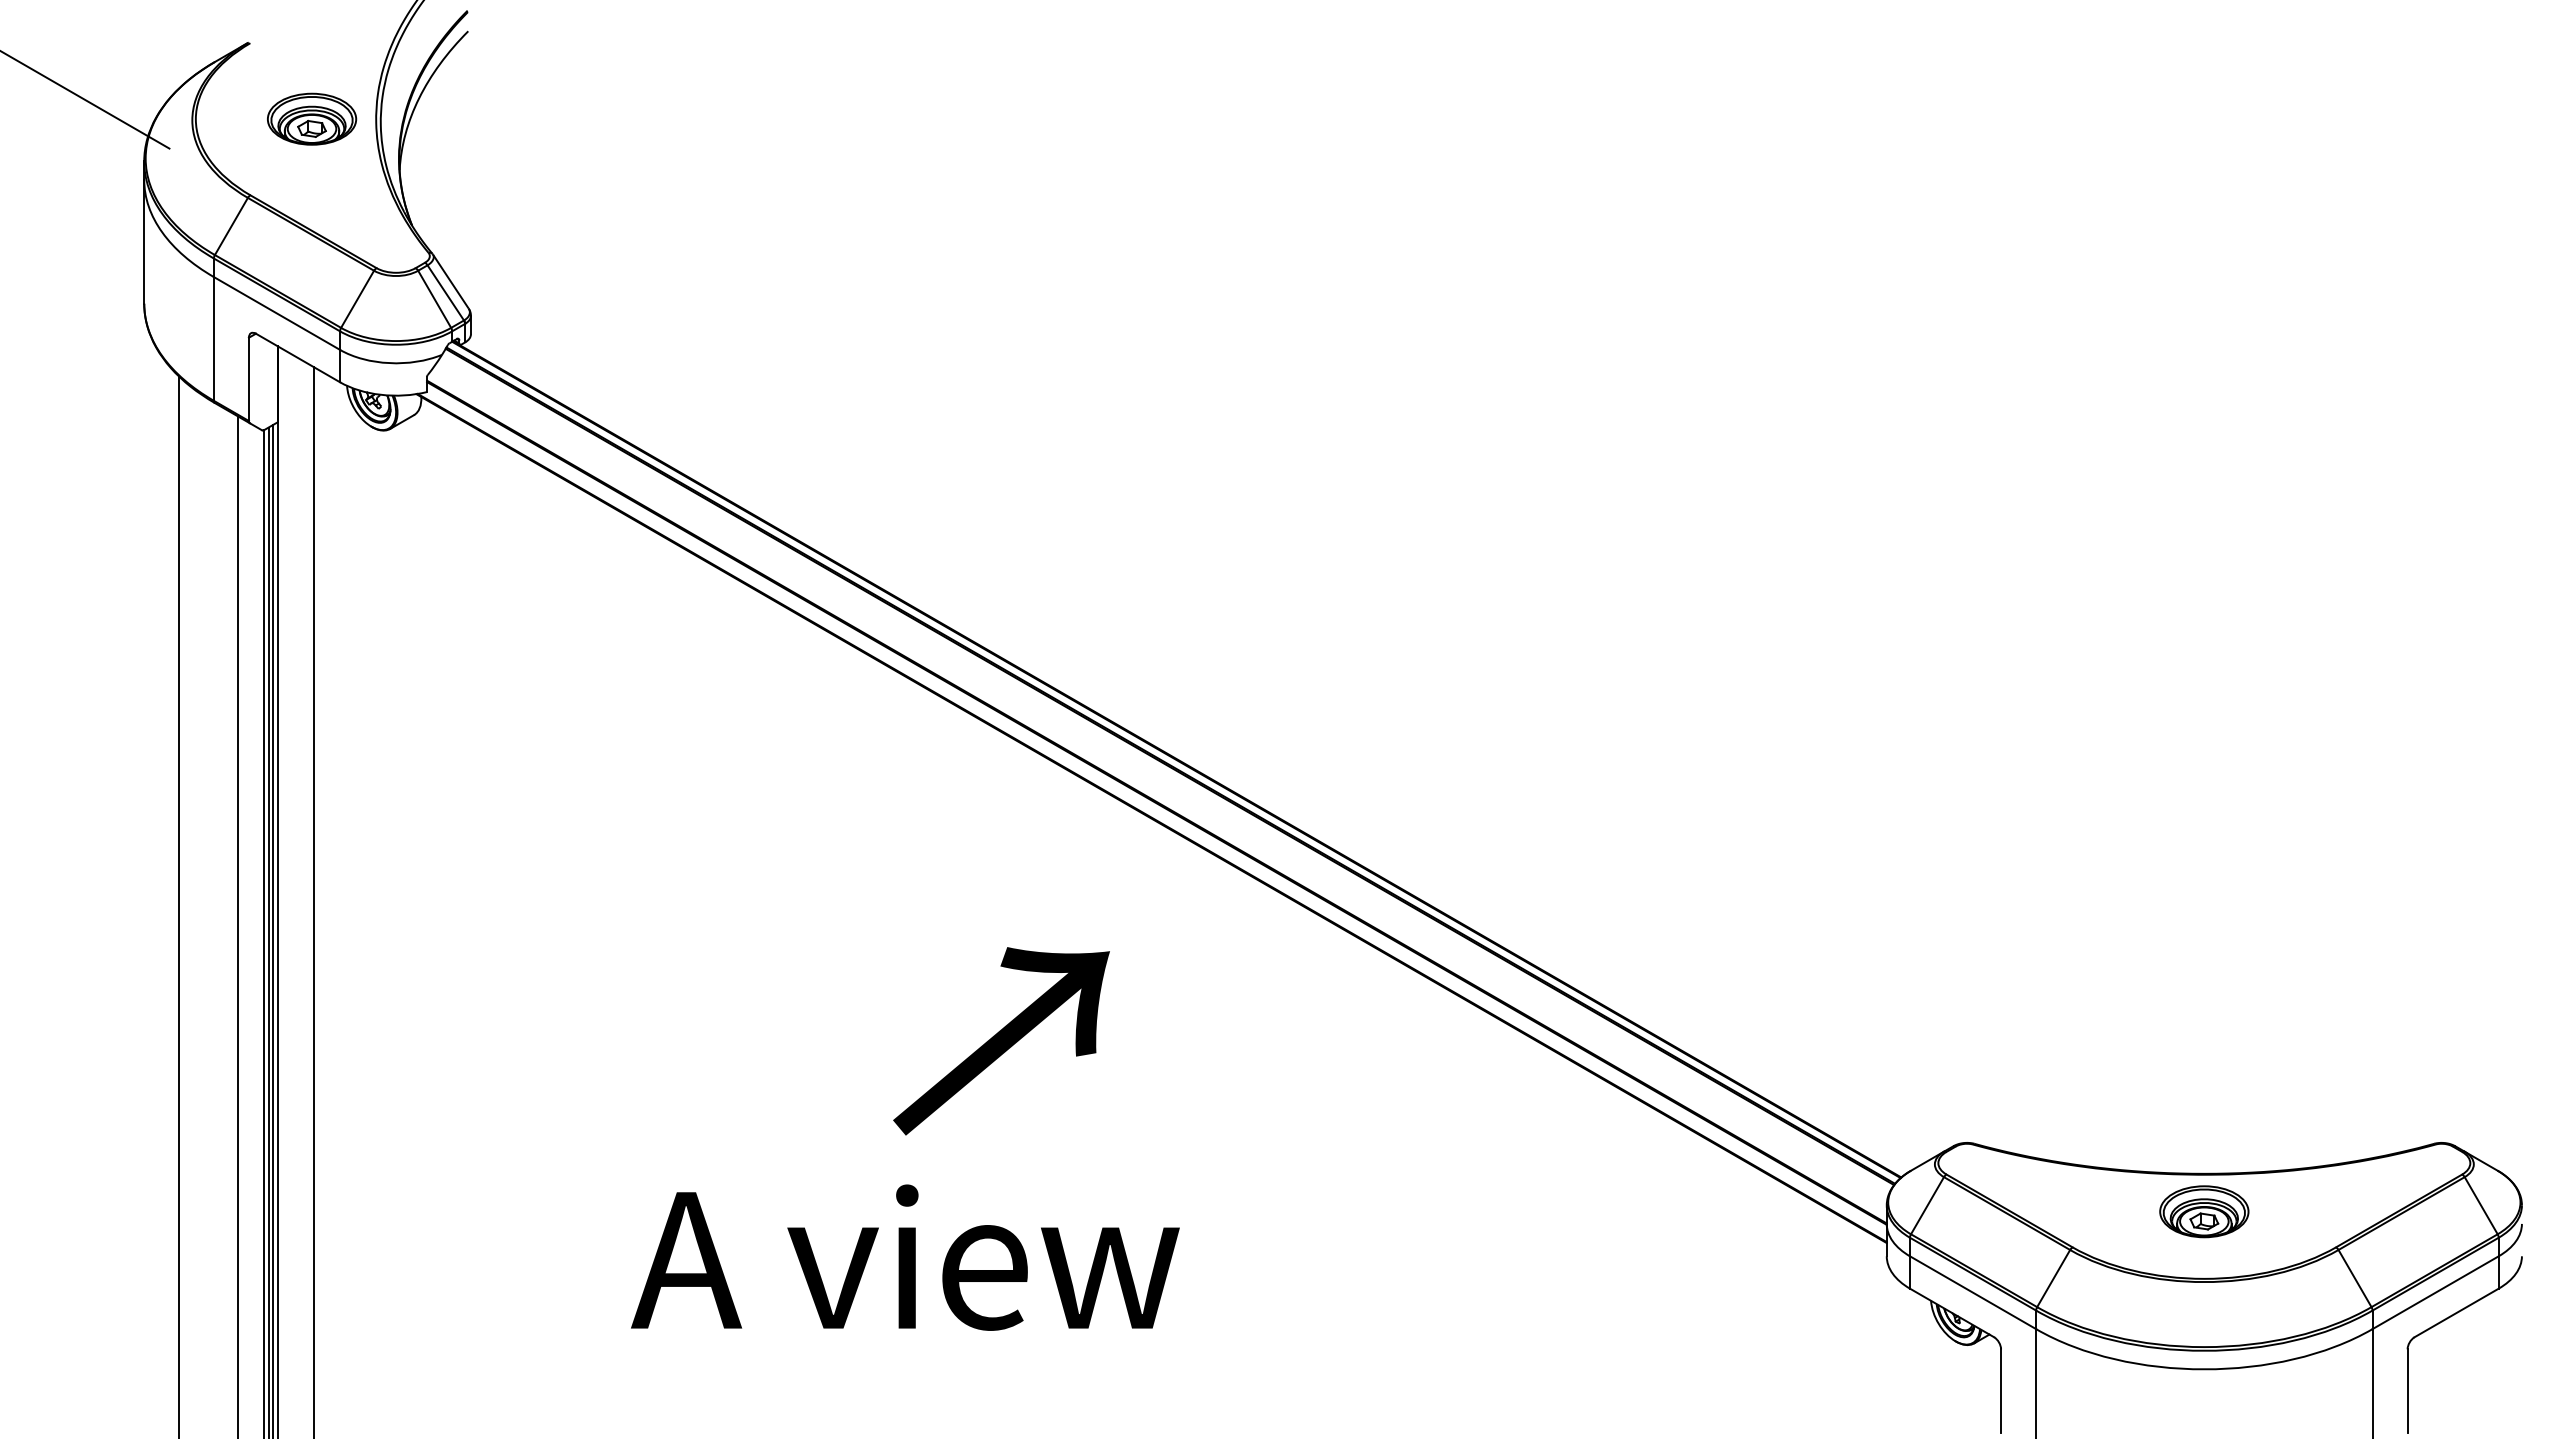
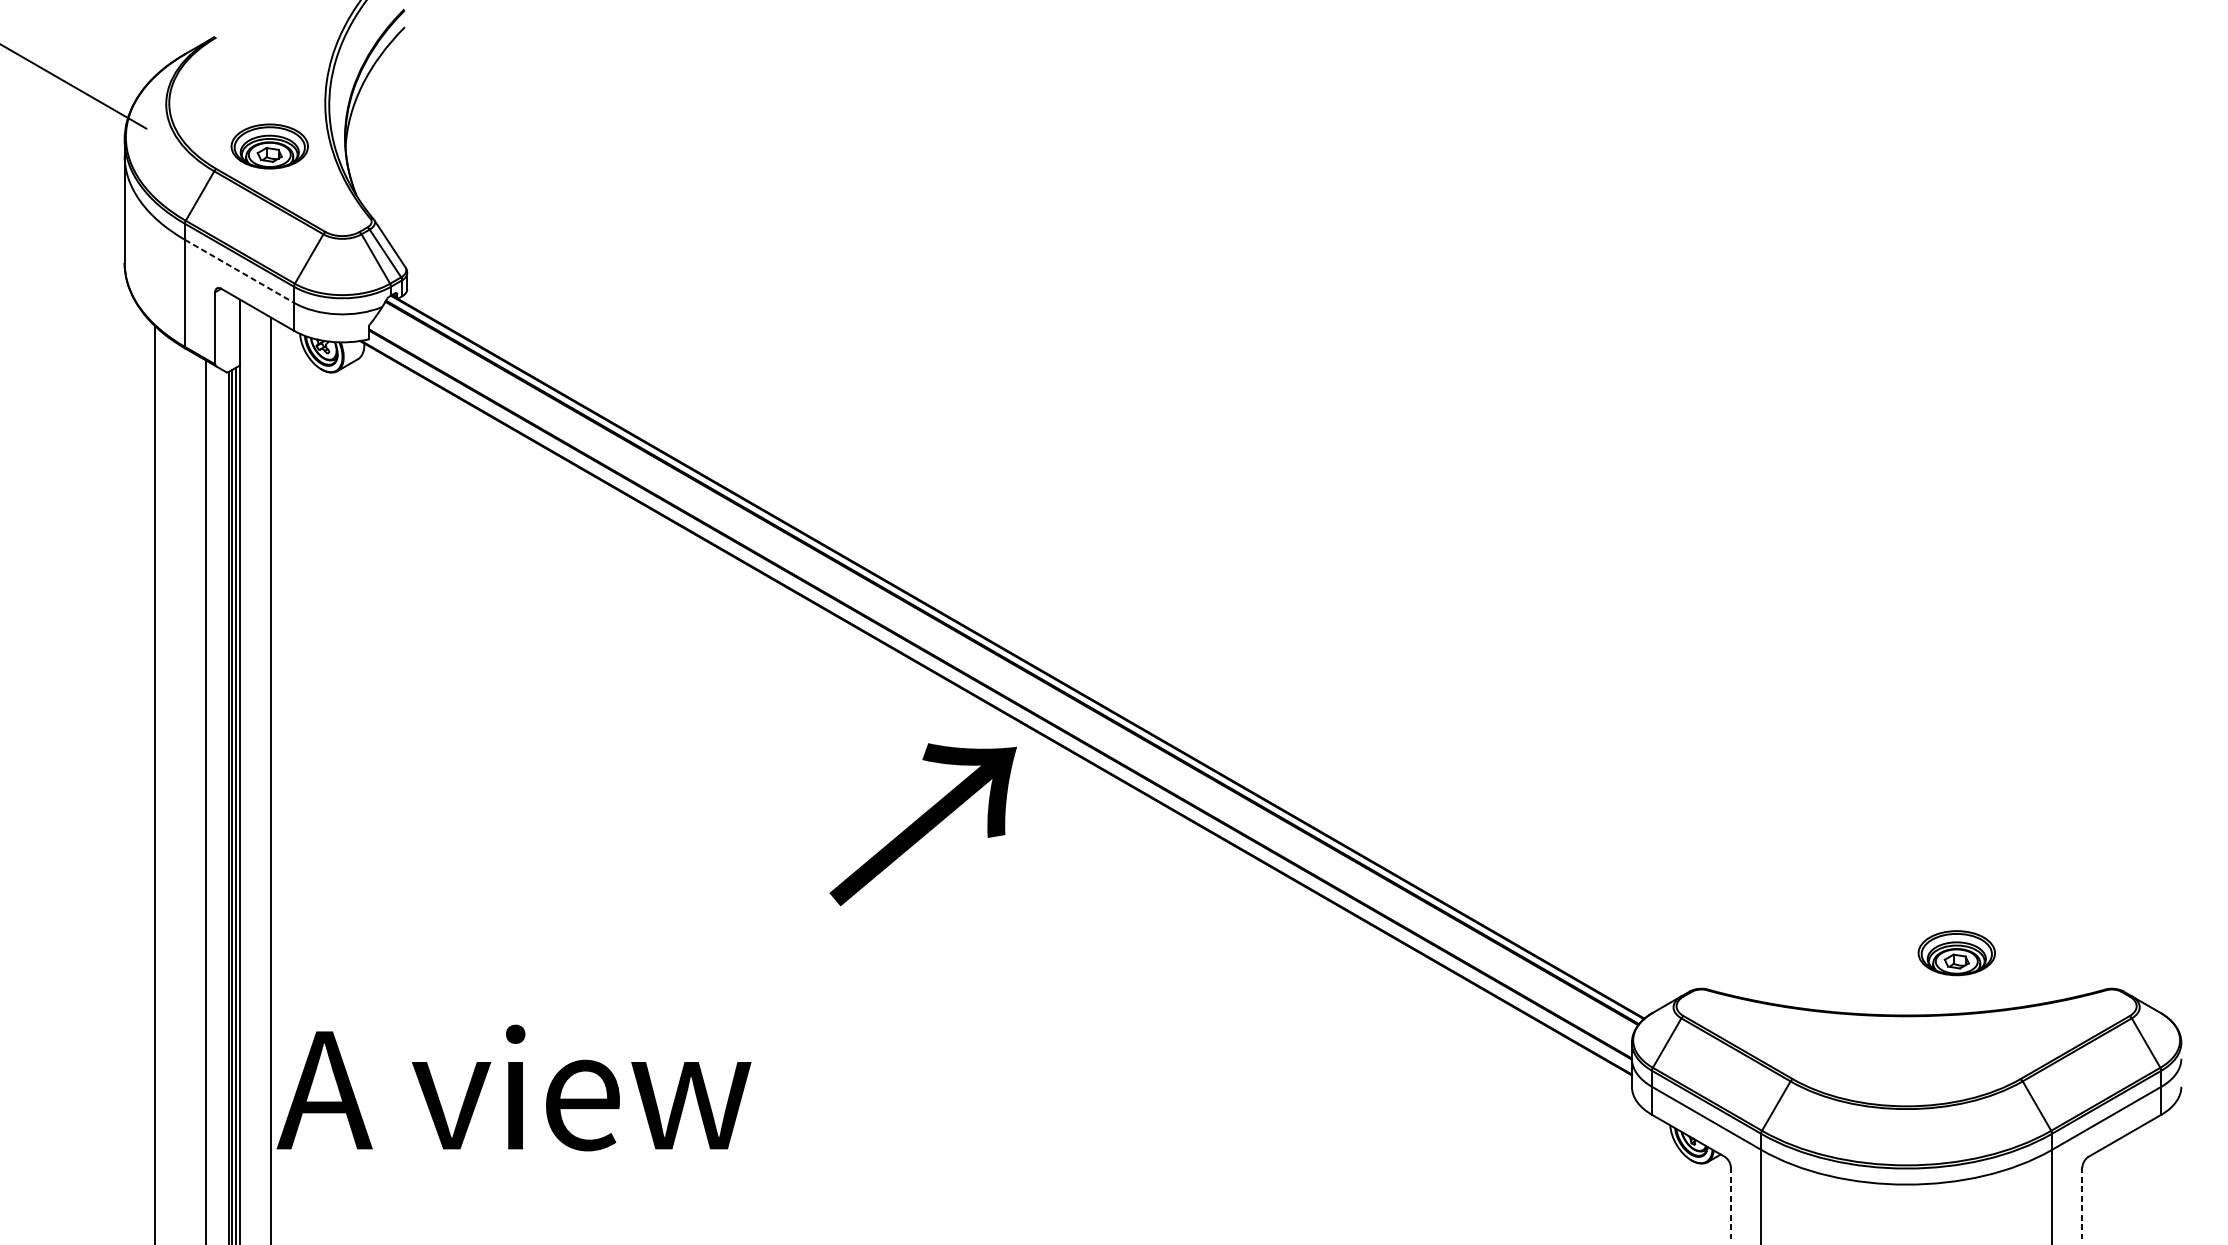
part: (312, 118) -> (270, 145), moved
line: (276, 313) -> (239, 271), solid -> dashed
text: (1001, 1041) -> (923, 824), moved
part: (2204, 1211) -> (1956, 952), moved
text: (905, 1257) -> (514, 1087), moved
line: (2001, 1391) -> (1731, 1203), solid -> dashed
line: (2407, 1391) -> (2082, 1203), solid -> dashed

